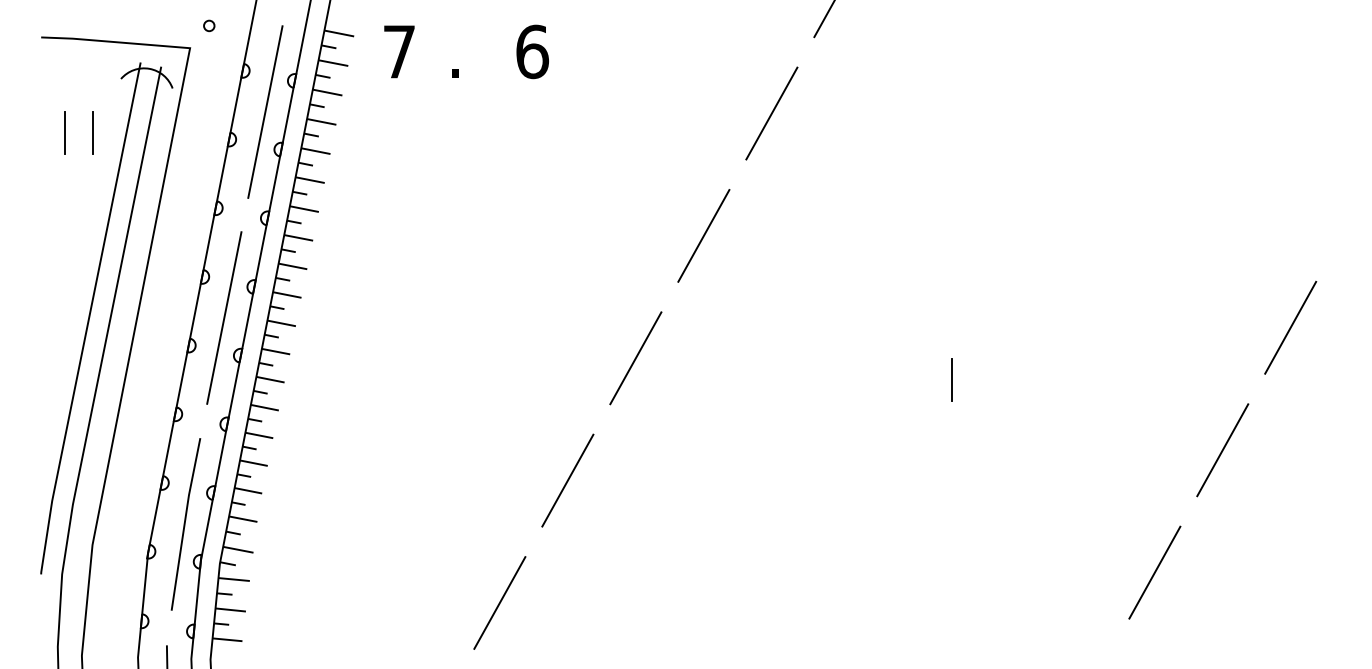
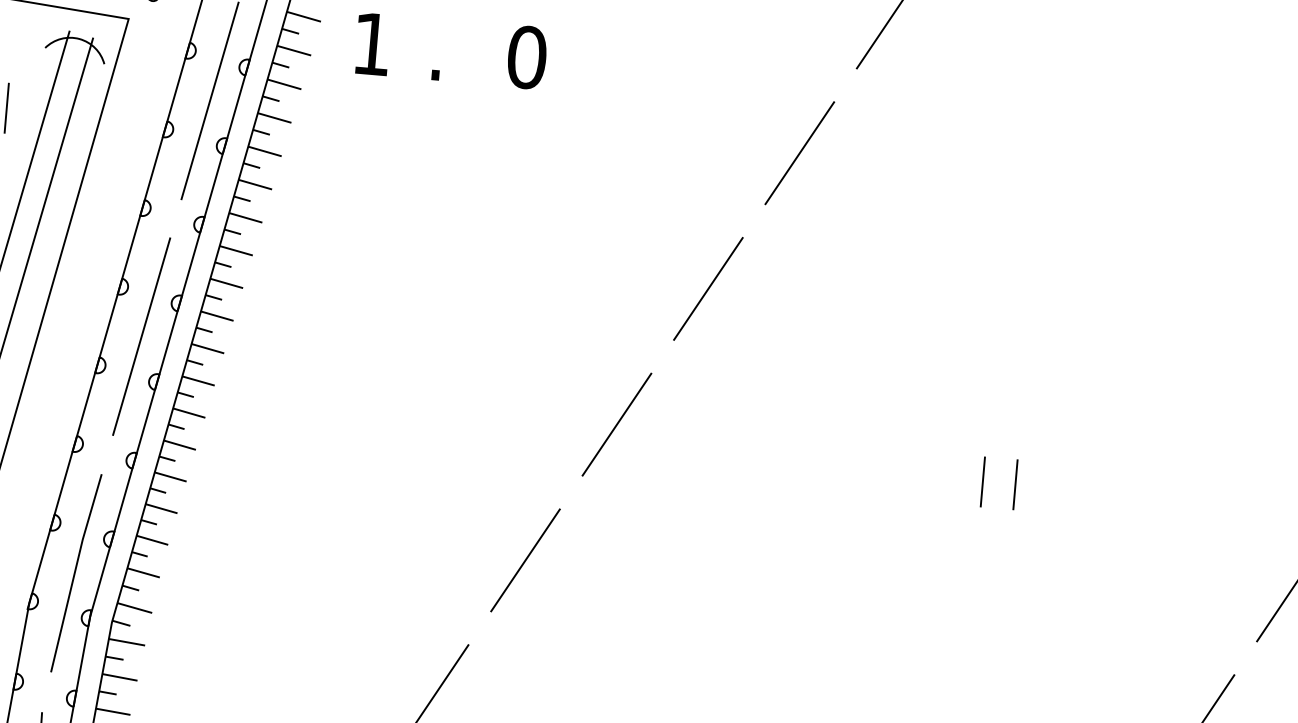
text: (399, 51) -> (372, 43), 7 -> 1
text: (532, 51) -> (527, 57), 6 -> 0
line: (979, 380) -> (1014, 484), added

